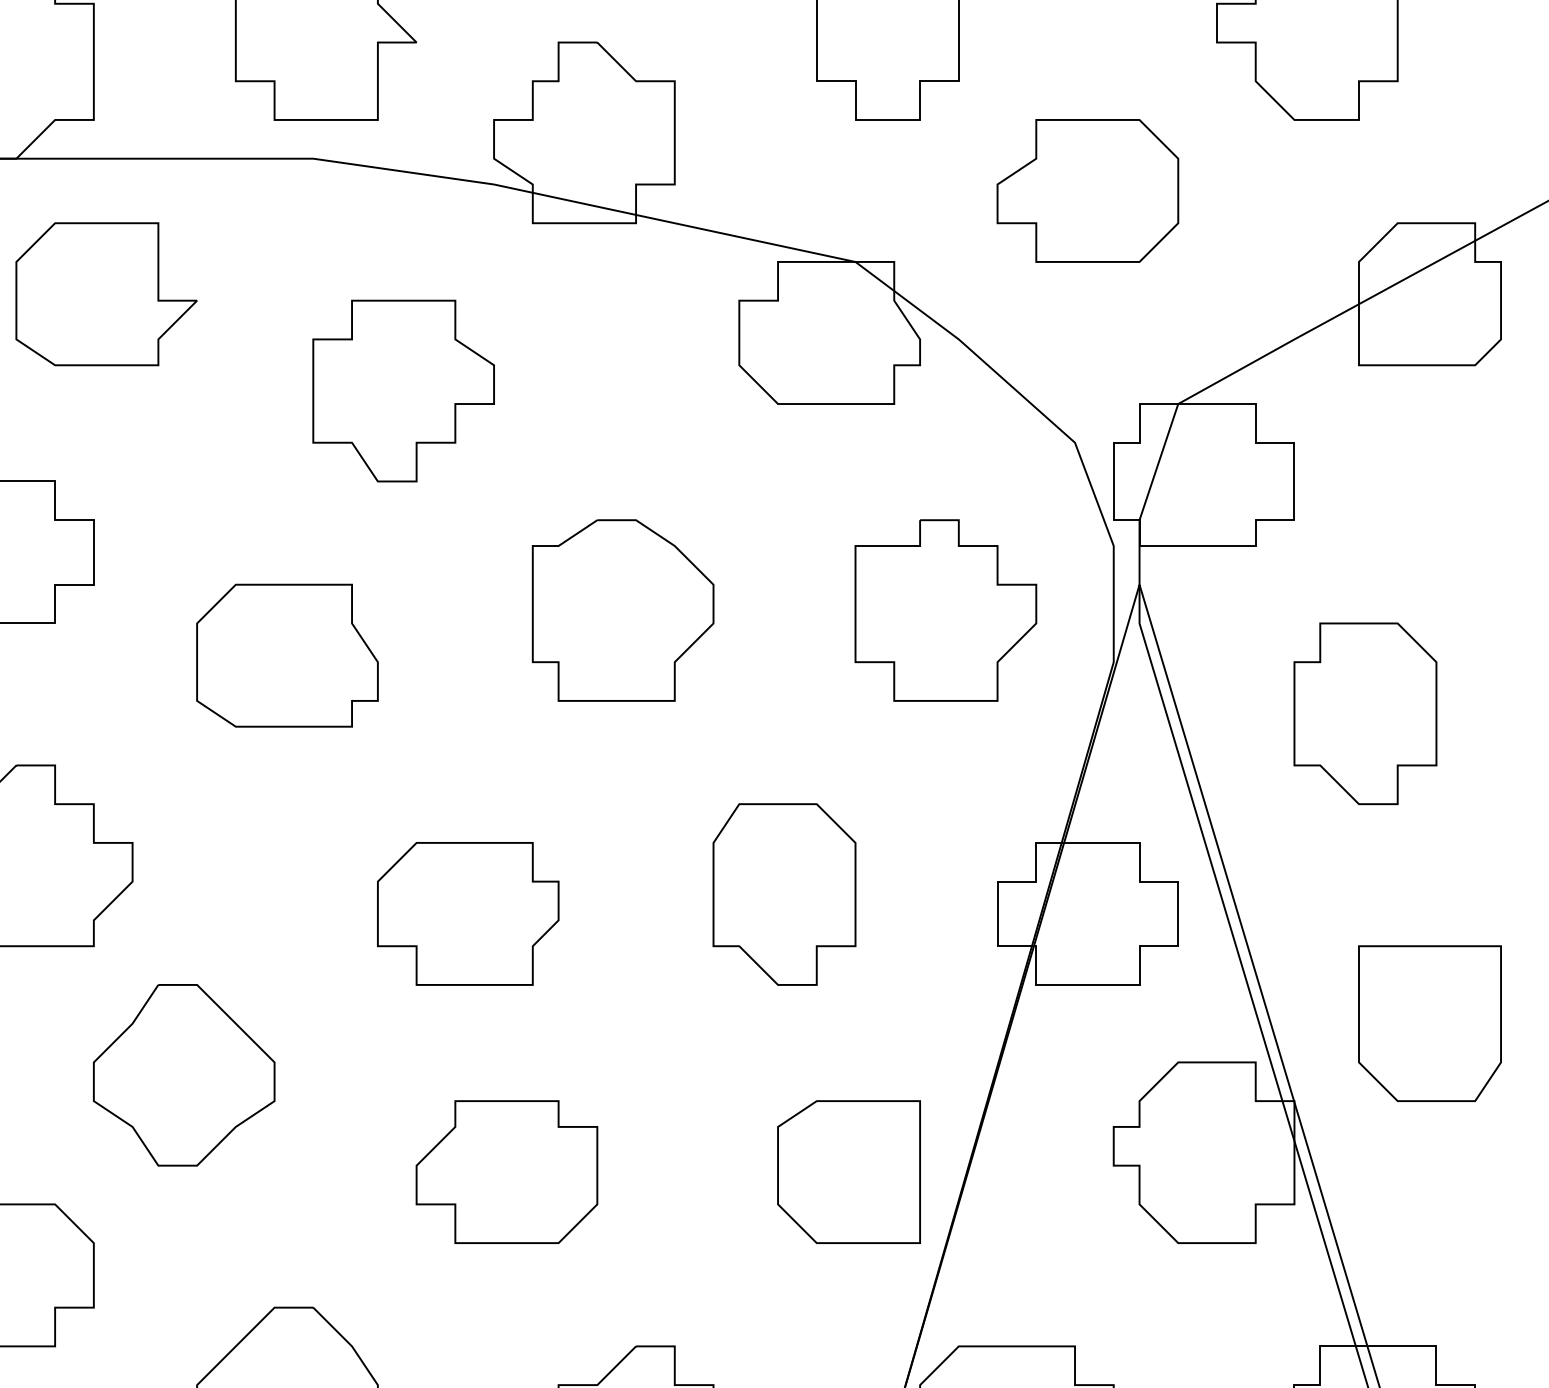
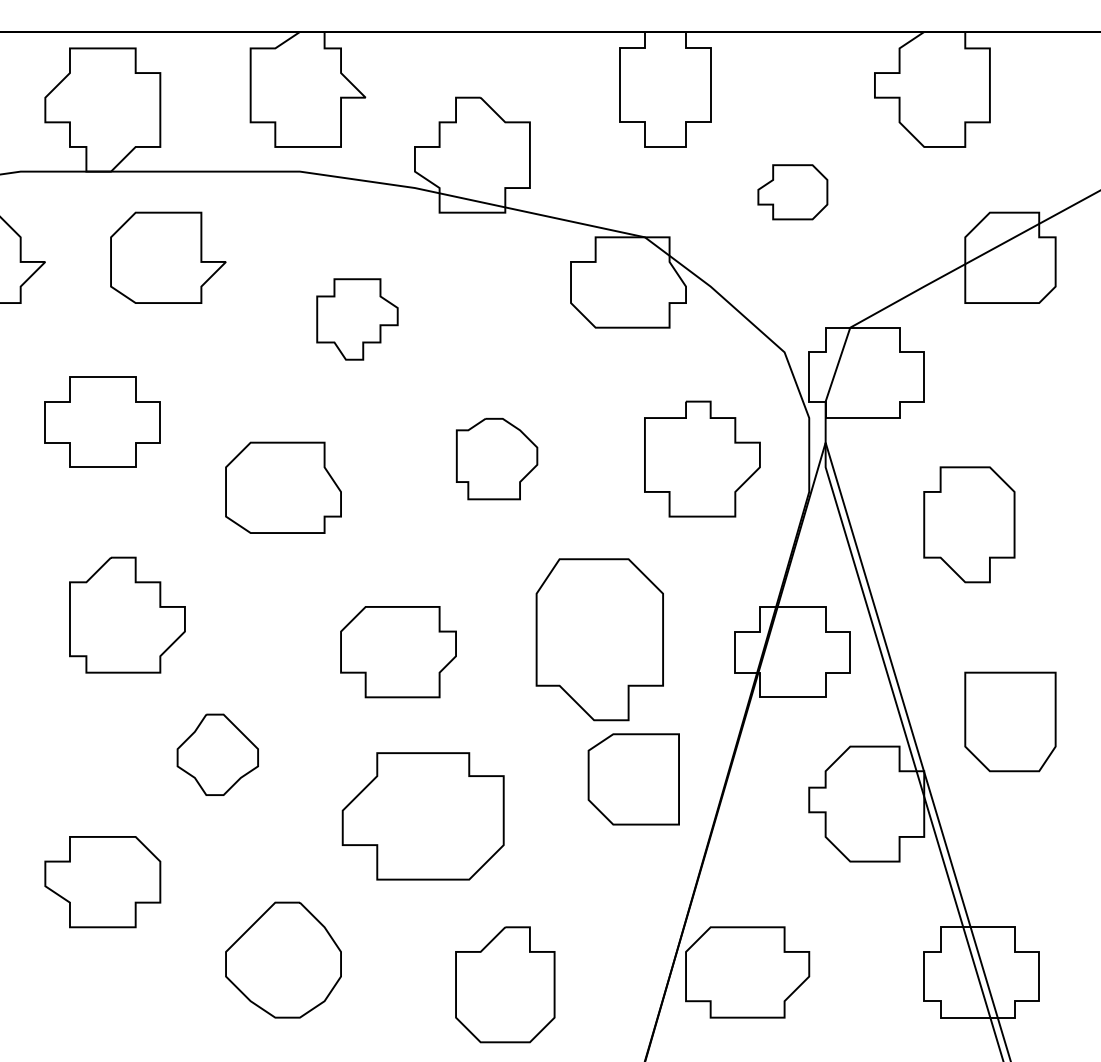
part: (1087, 191) -> (792, 192), size x0.6
part: (403, 391) -> (357, 319), size x0.7
part: (622, 609) -> (496, 458), size x0.7
part: (784, 894) -> (599, 639), size x1.4
part: (183, 1074) -> (217, 754), size x0.7
part: (505, 1172) -> (422, 816), size x1.4
part: (848, 1172) -> (633, 779), moved

